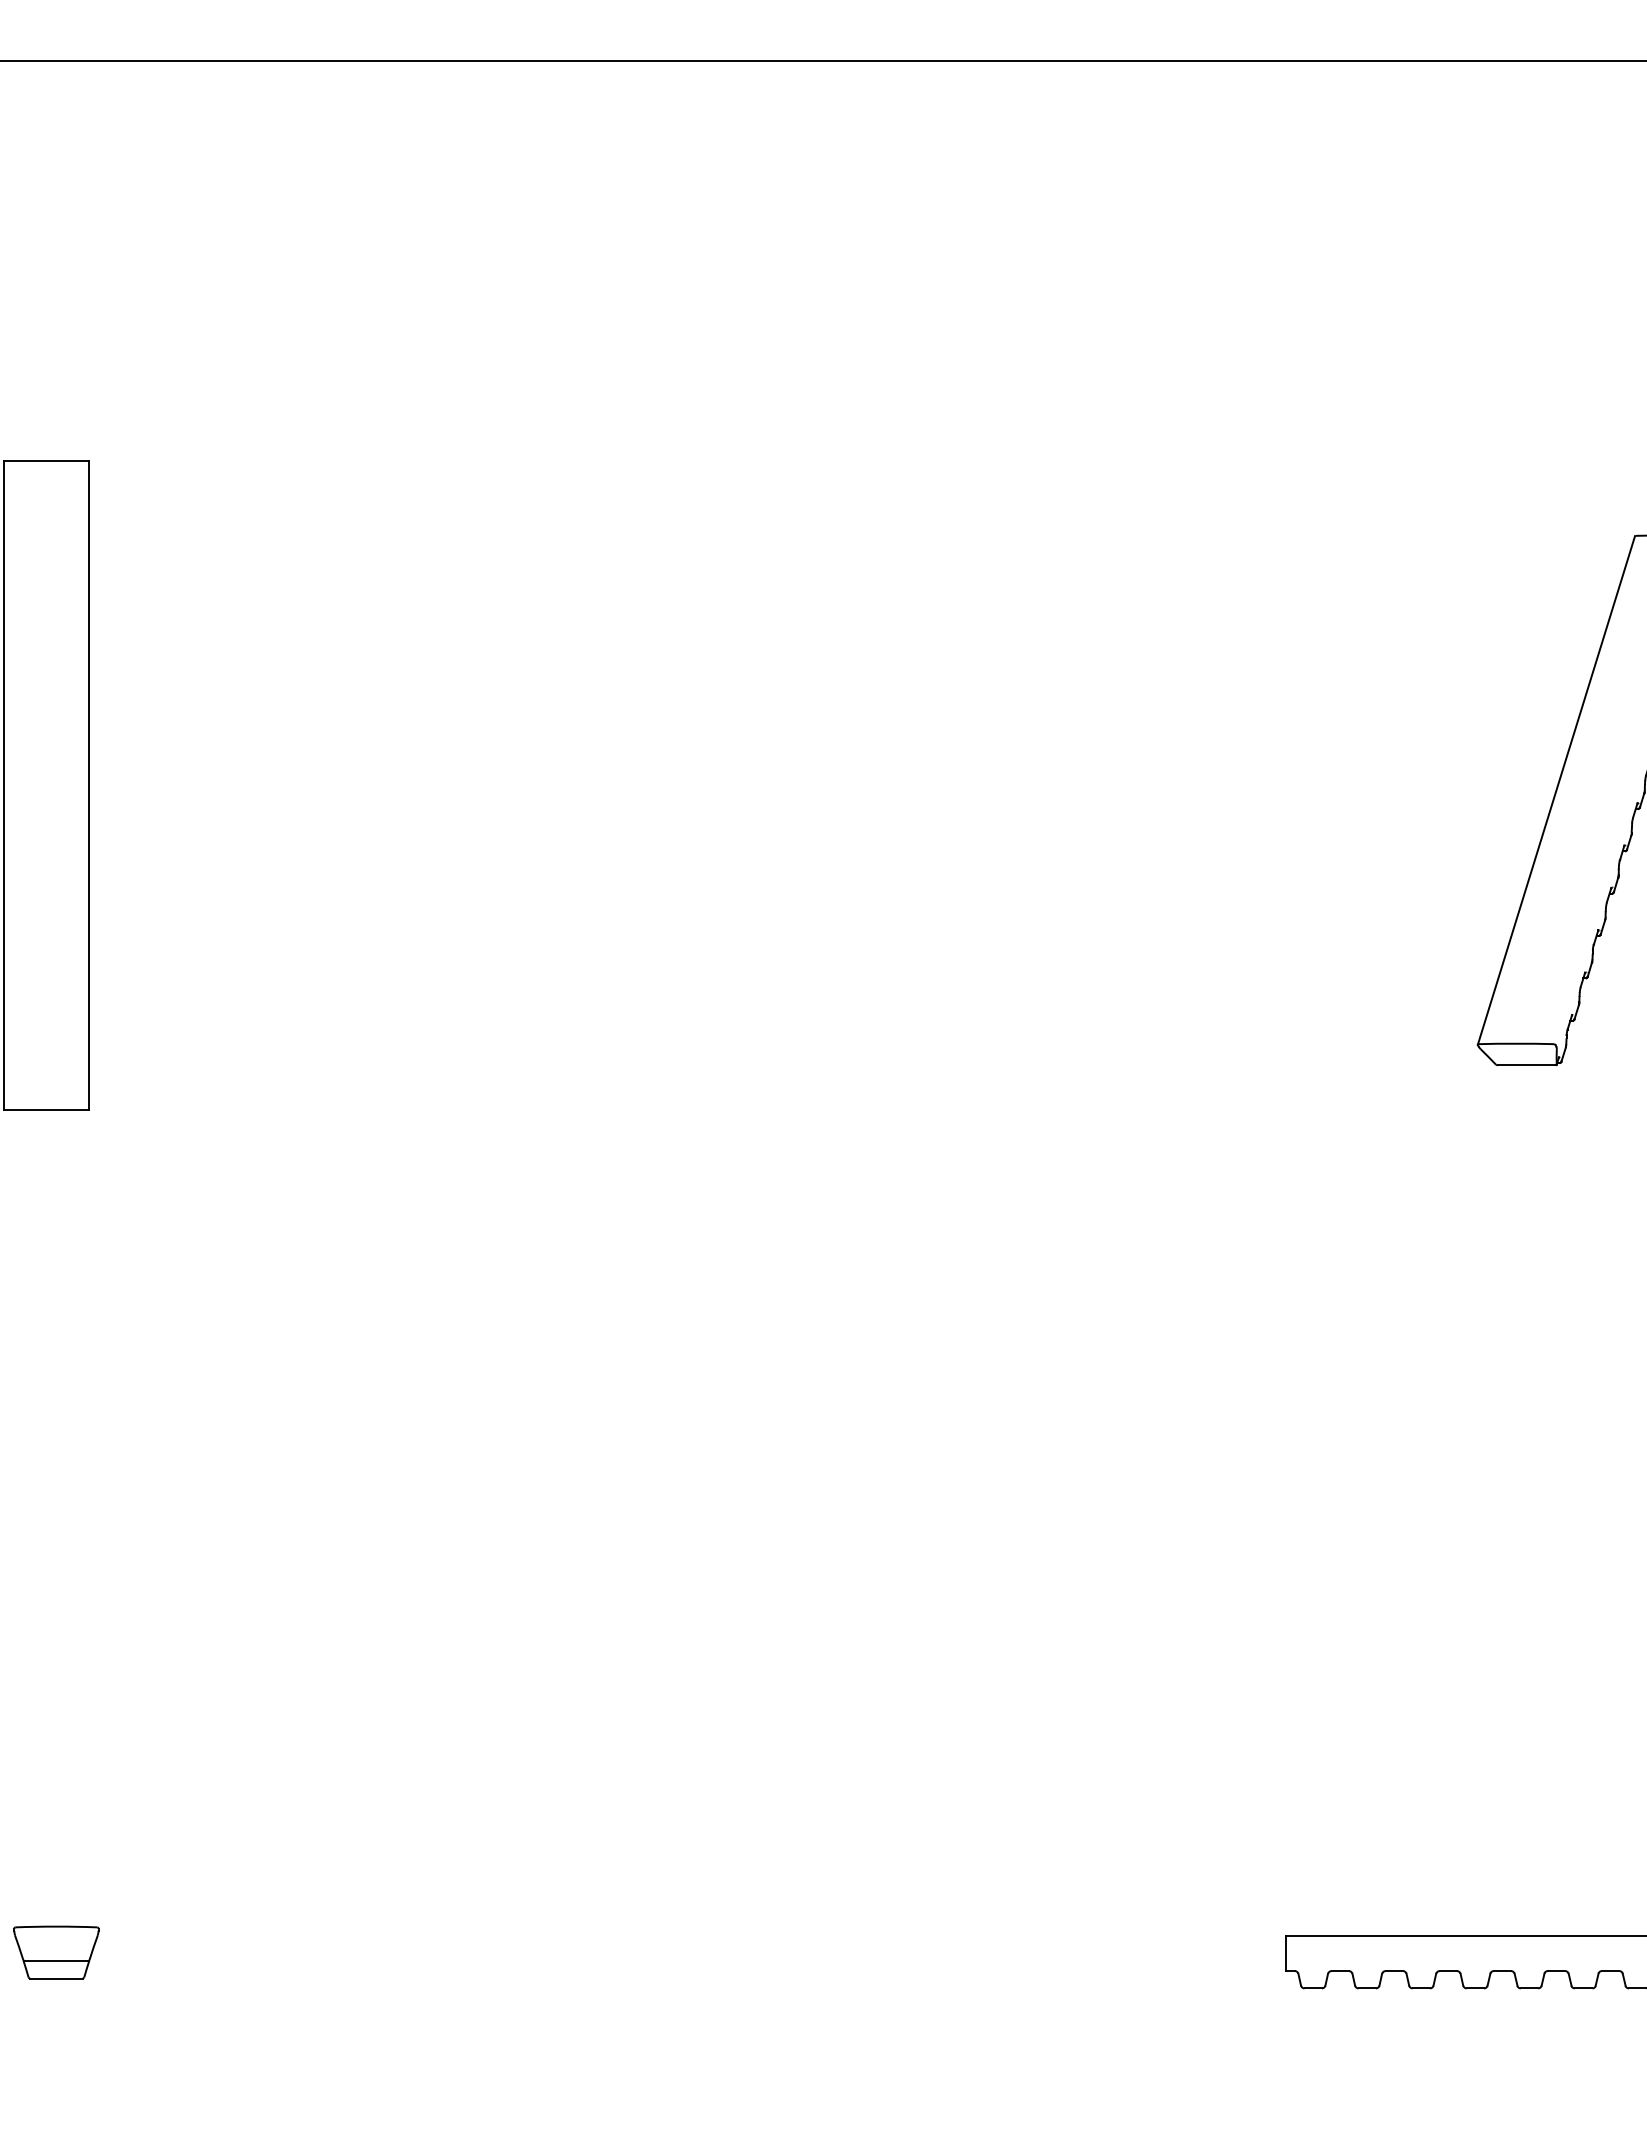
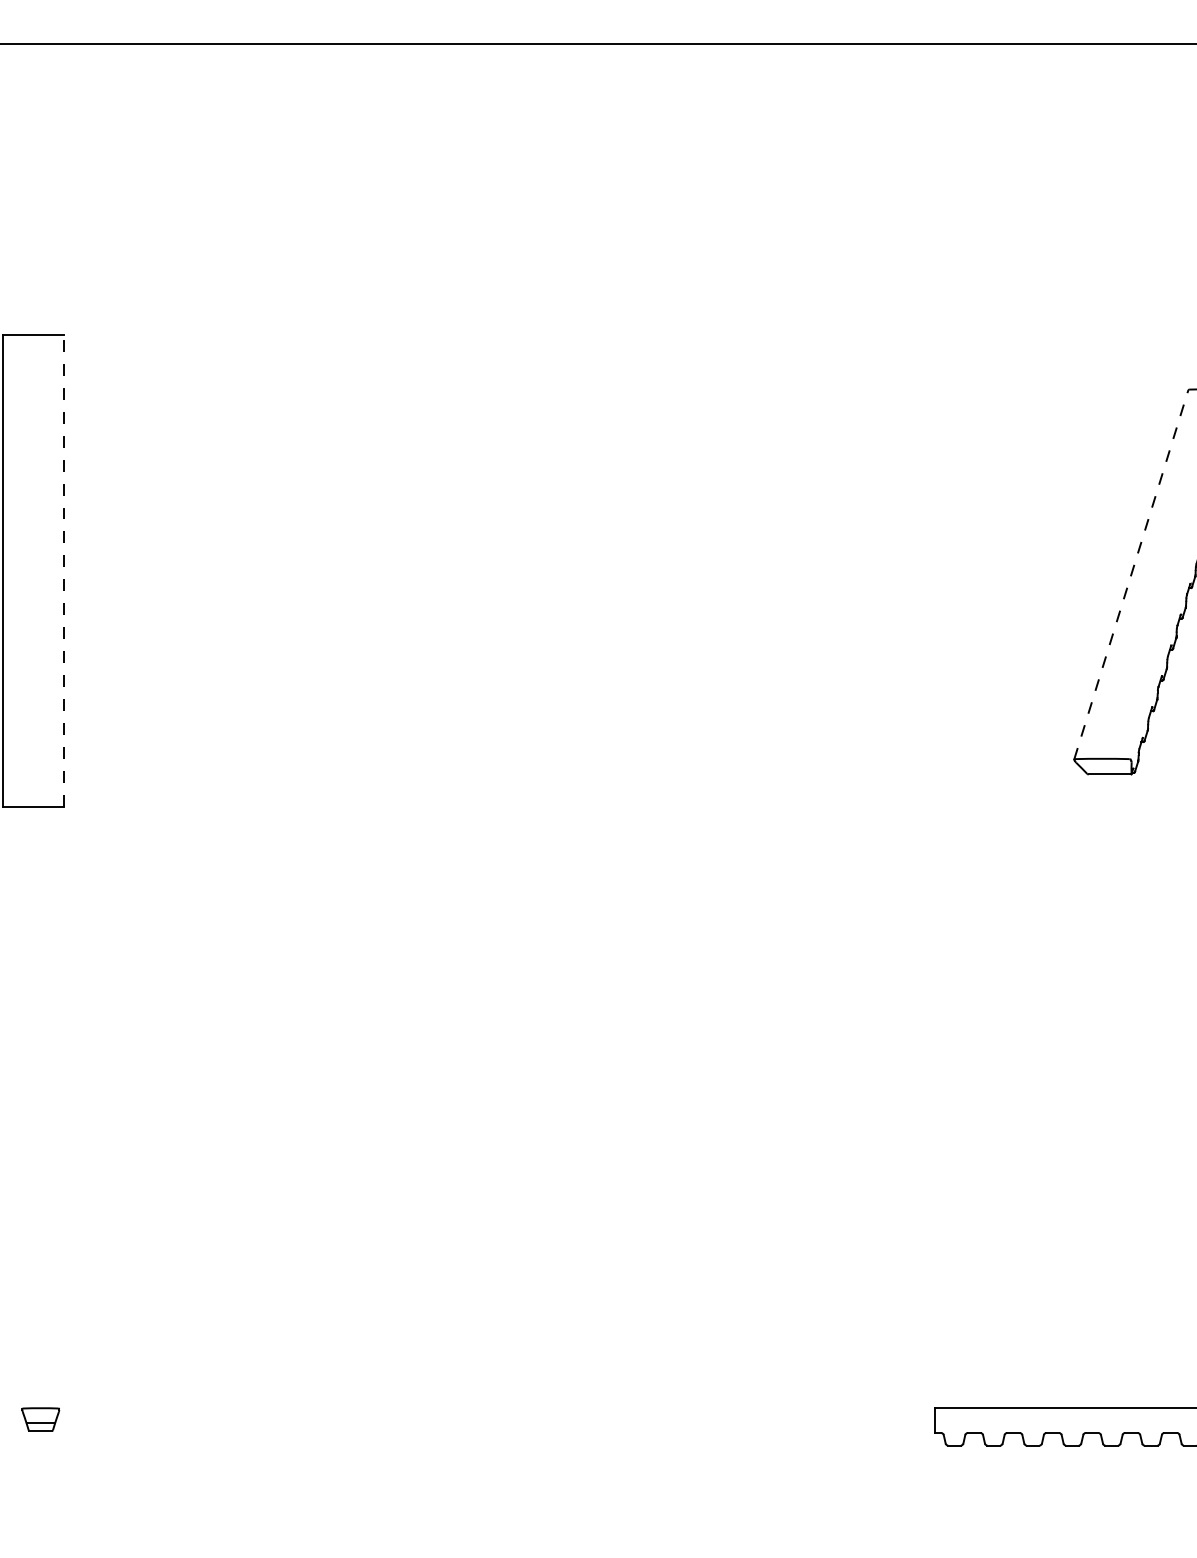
line: (88, 785) -> (64, 571), solid -> dashed
line: (1556, 790) -> (1131, 574), solid -> dashed
part: (56, 1952) -> (40, 1419), size x0.6

